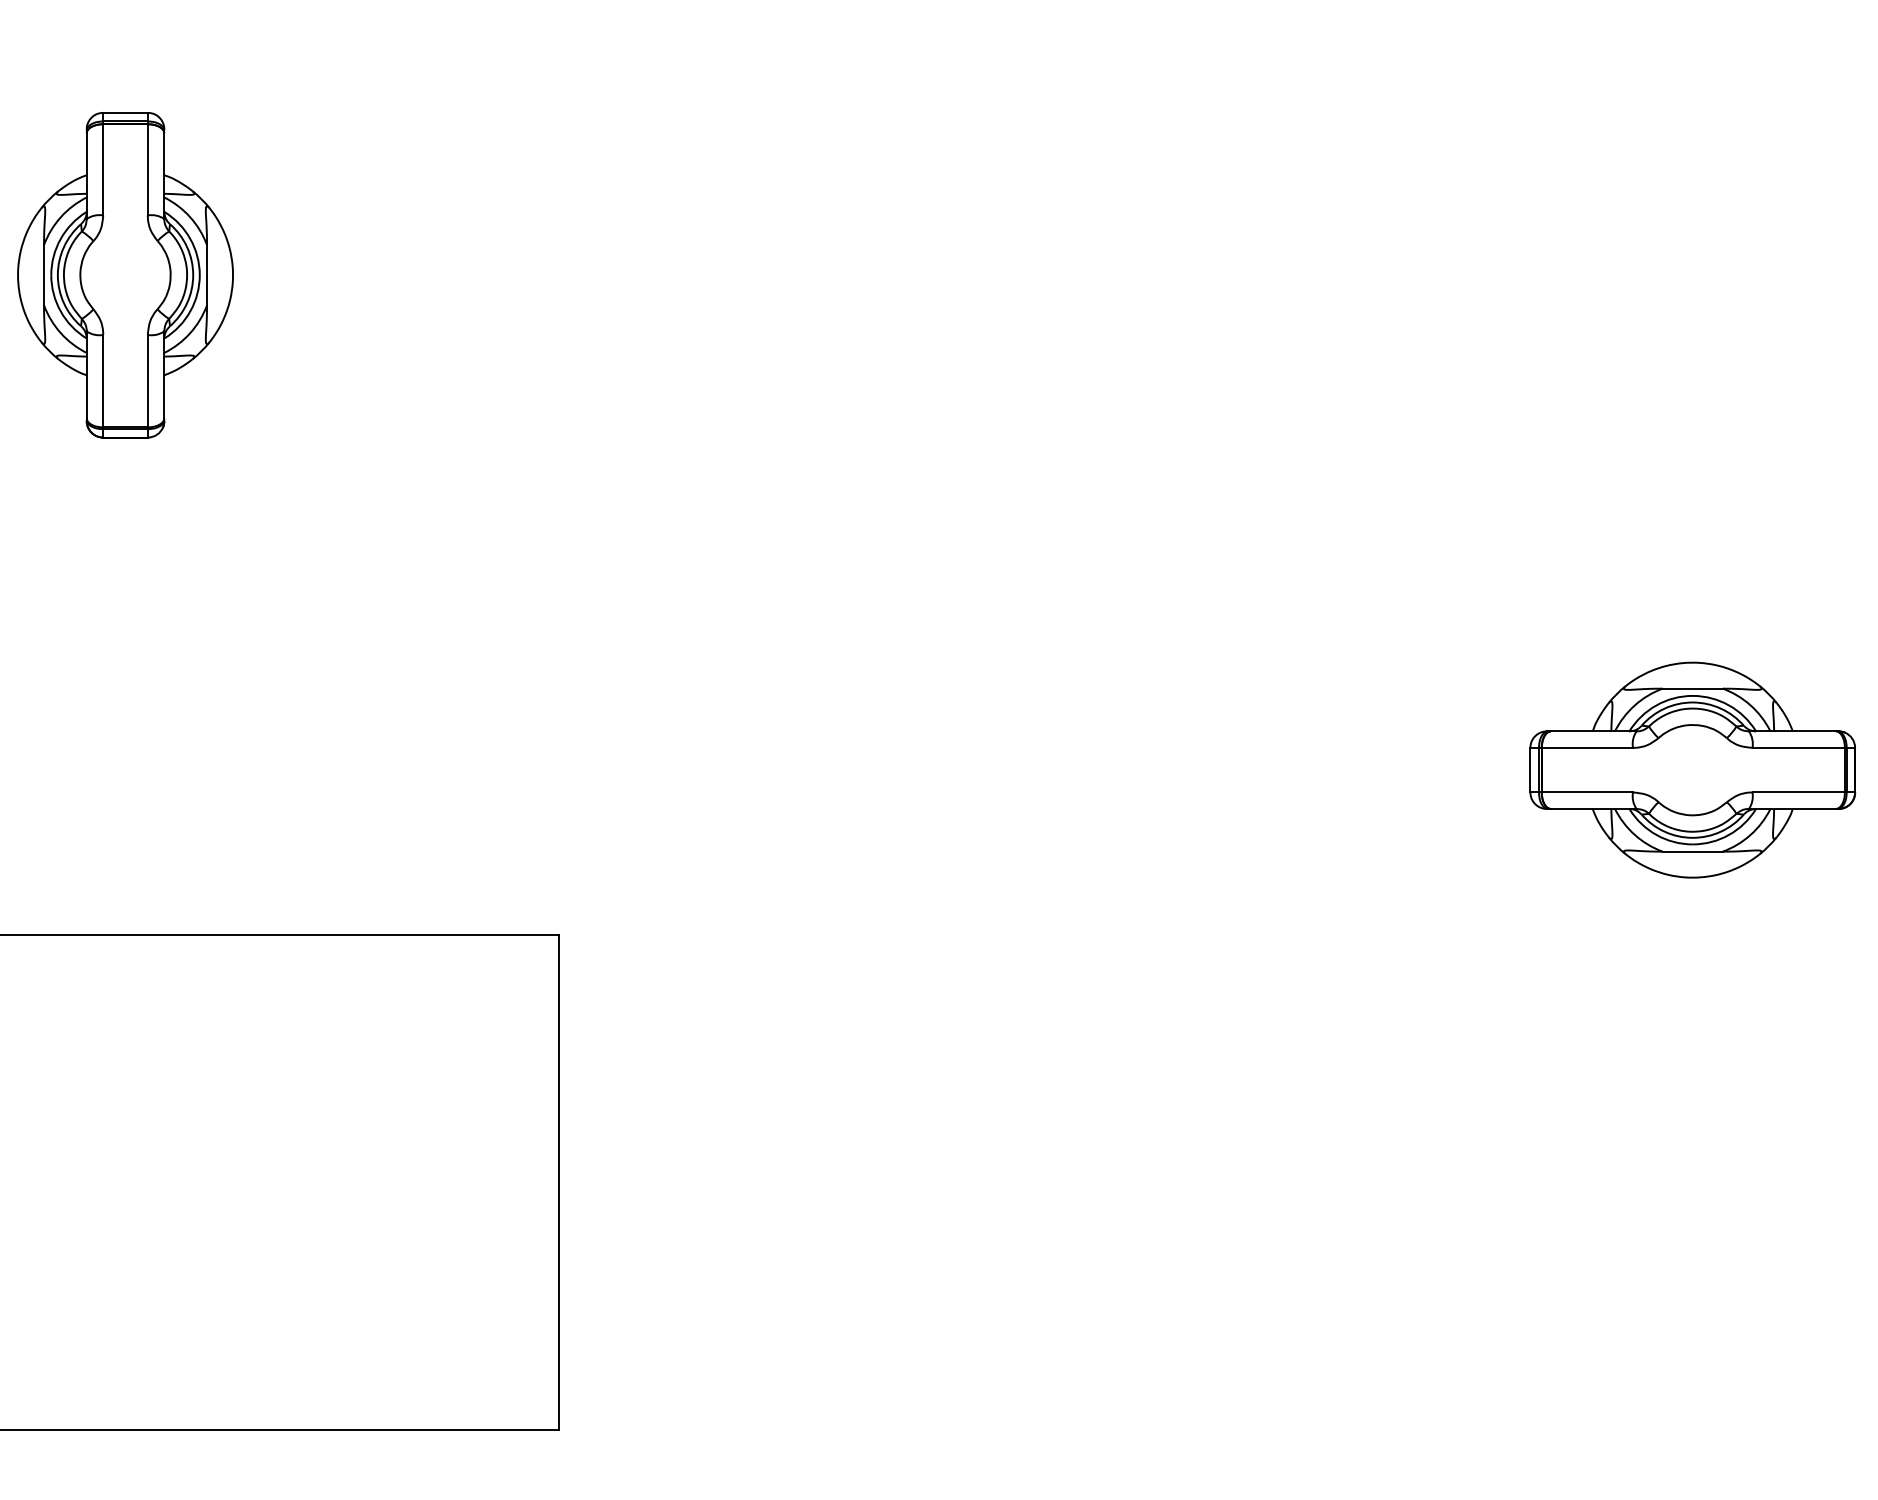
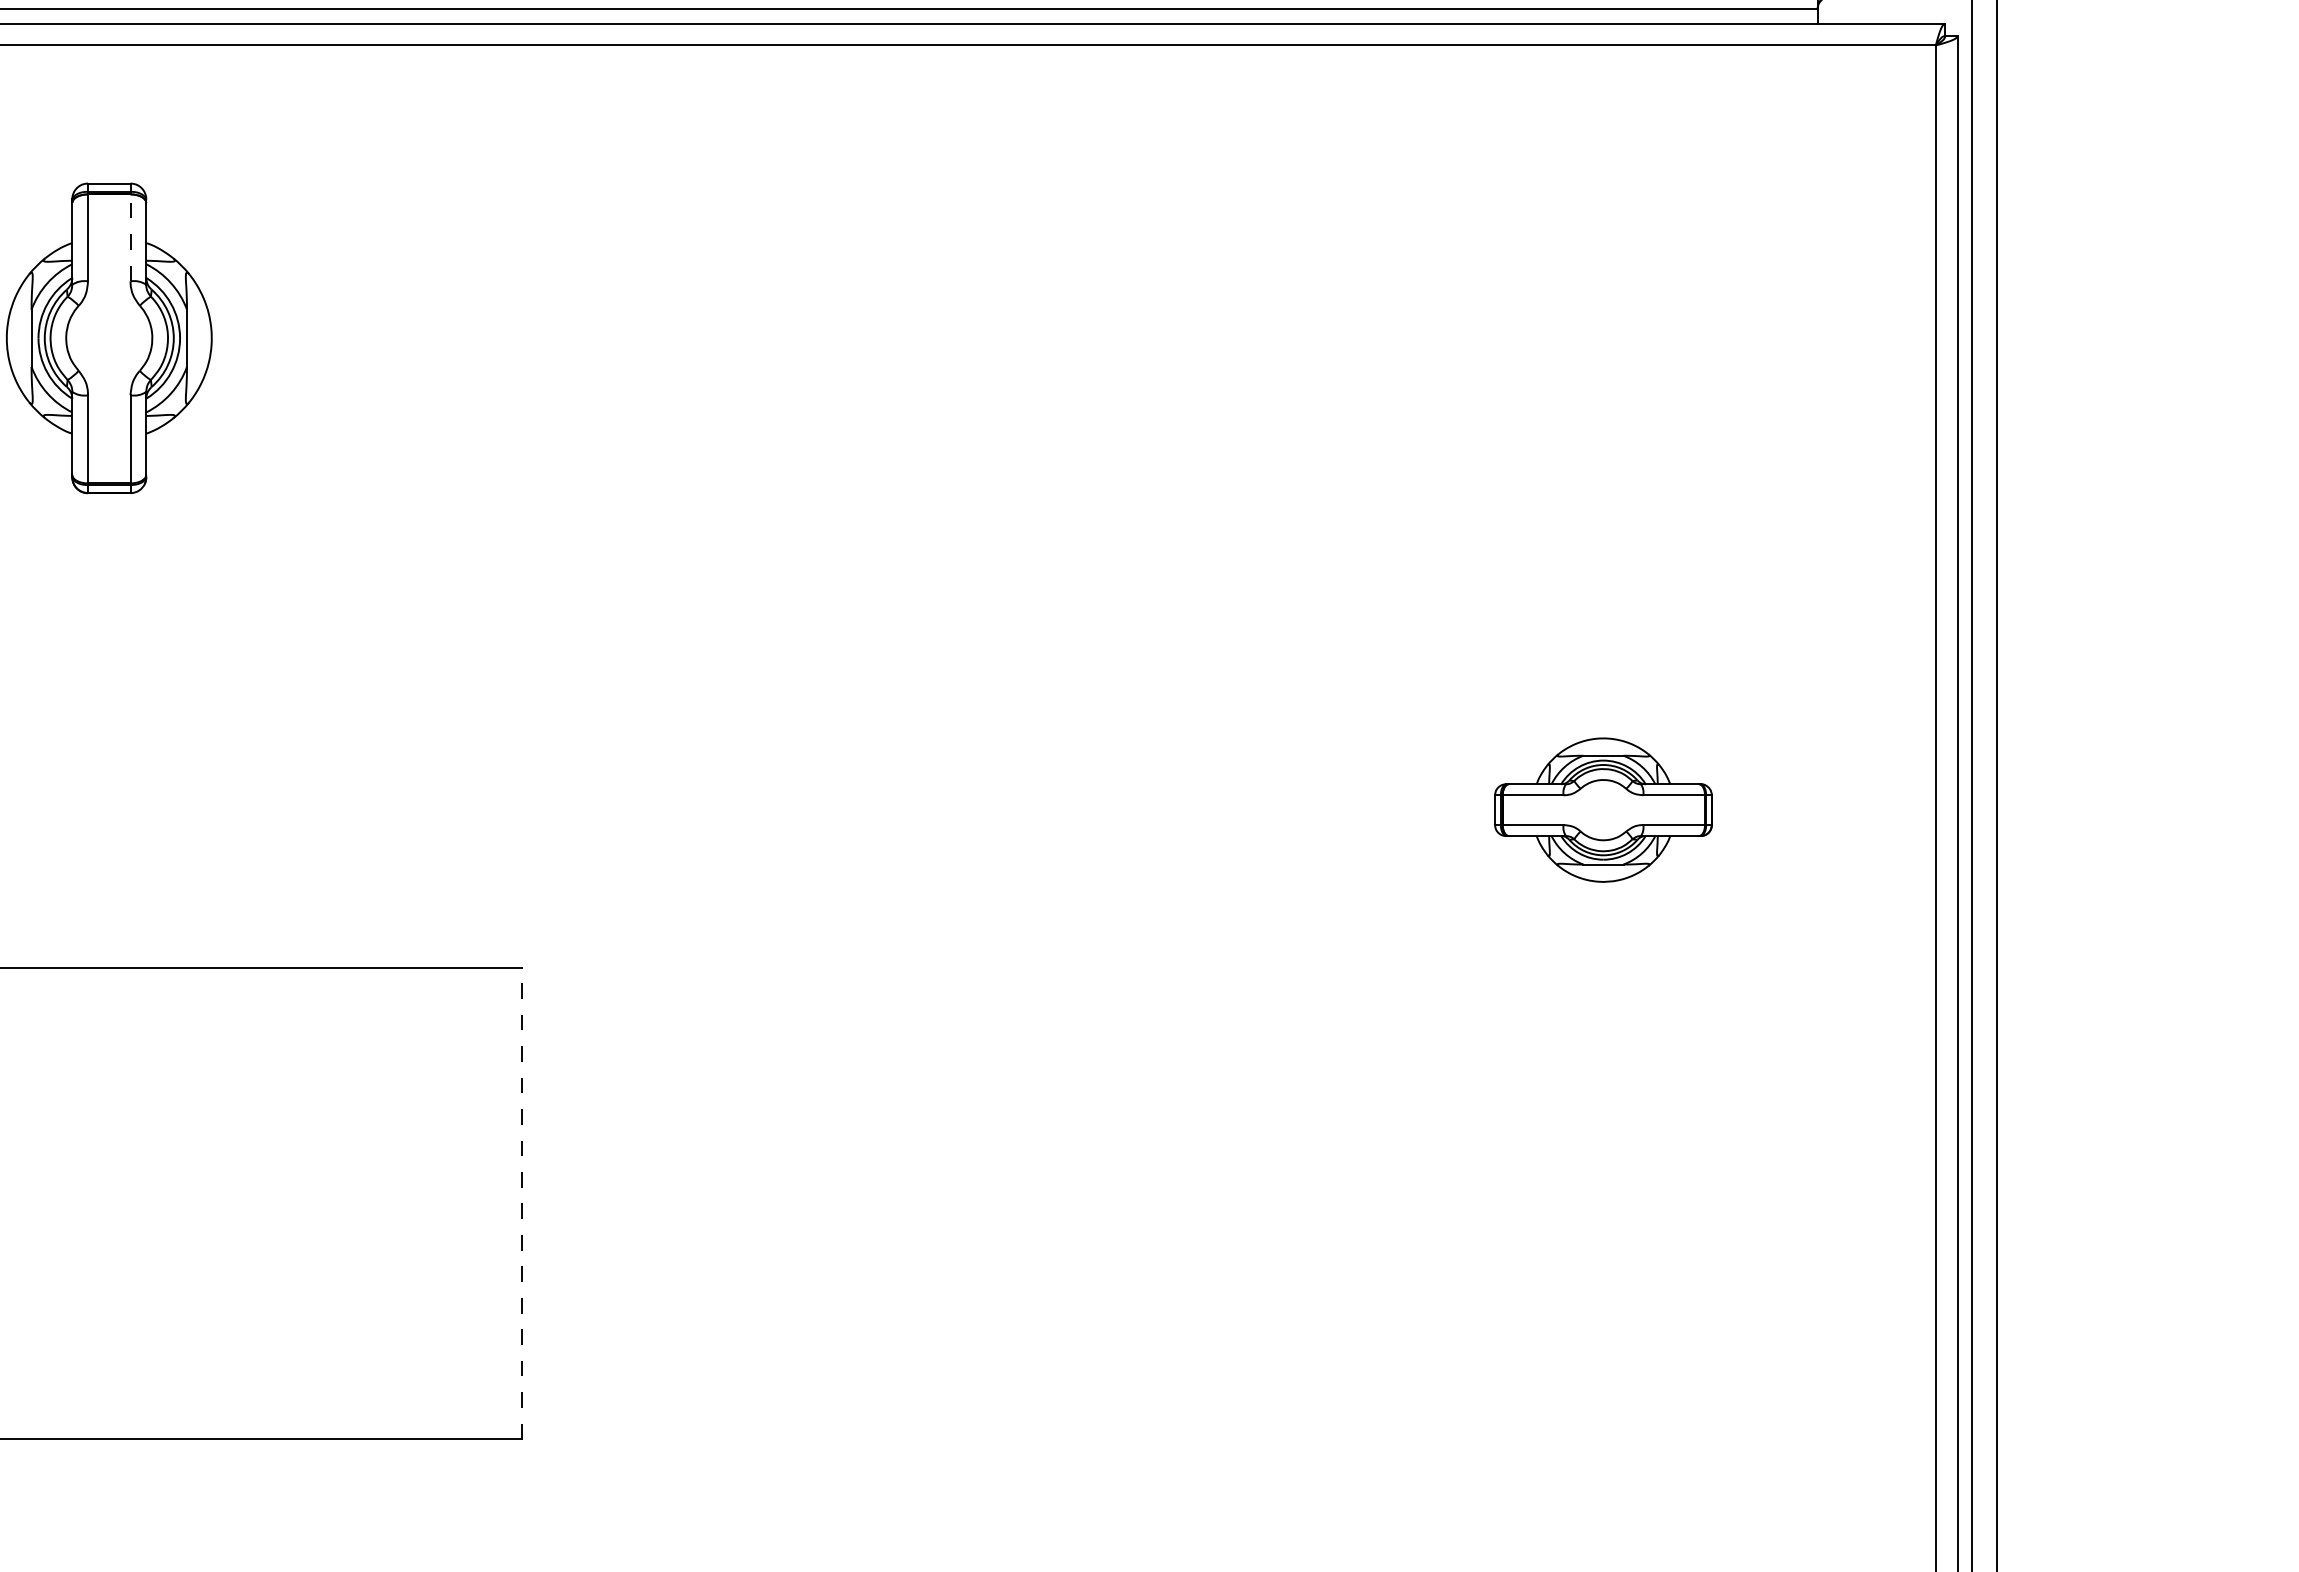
line: (147, 169) -> (130, 237), solid -> dashed
part: (1692, 769) -> (1603, 809), size x0.7
line: (558, 1182) -> (522, 1203), solid -> dashed

